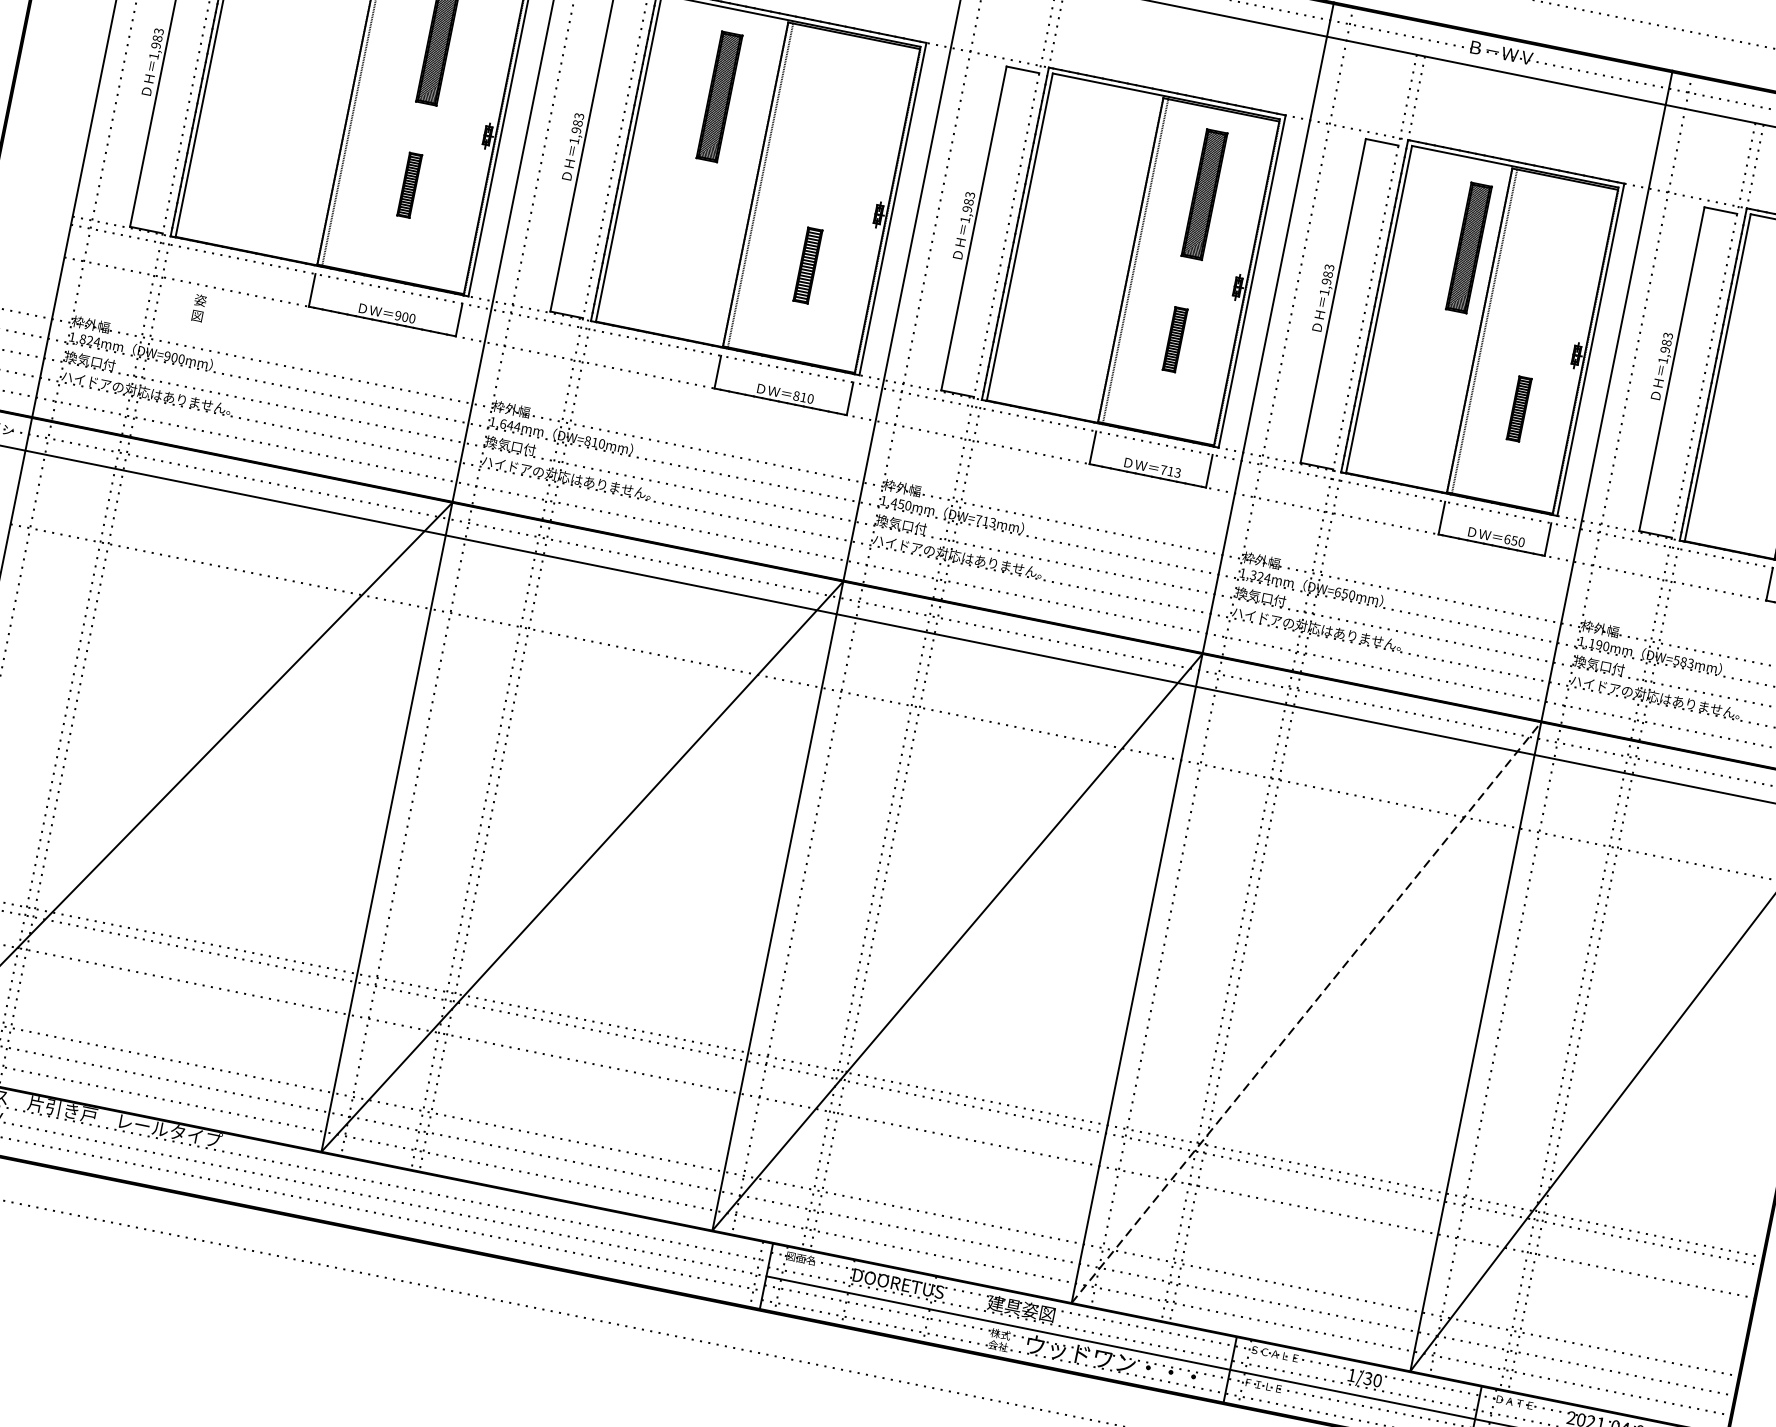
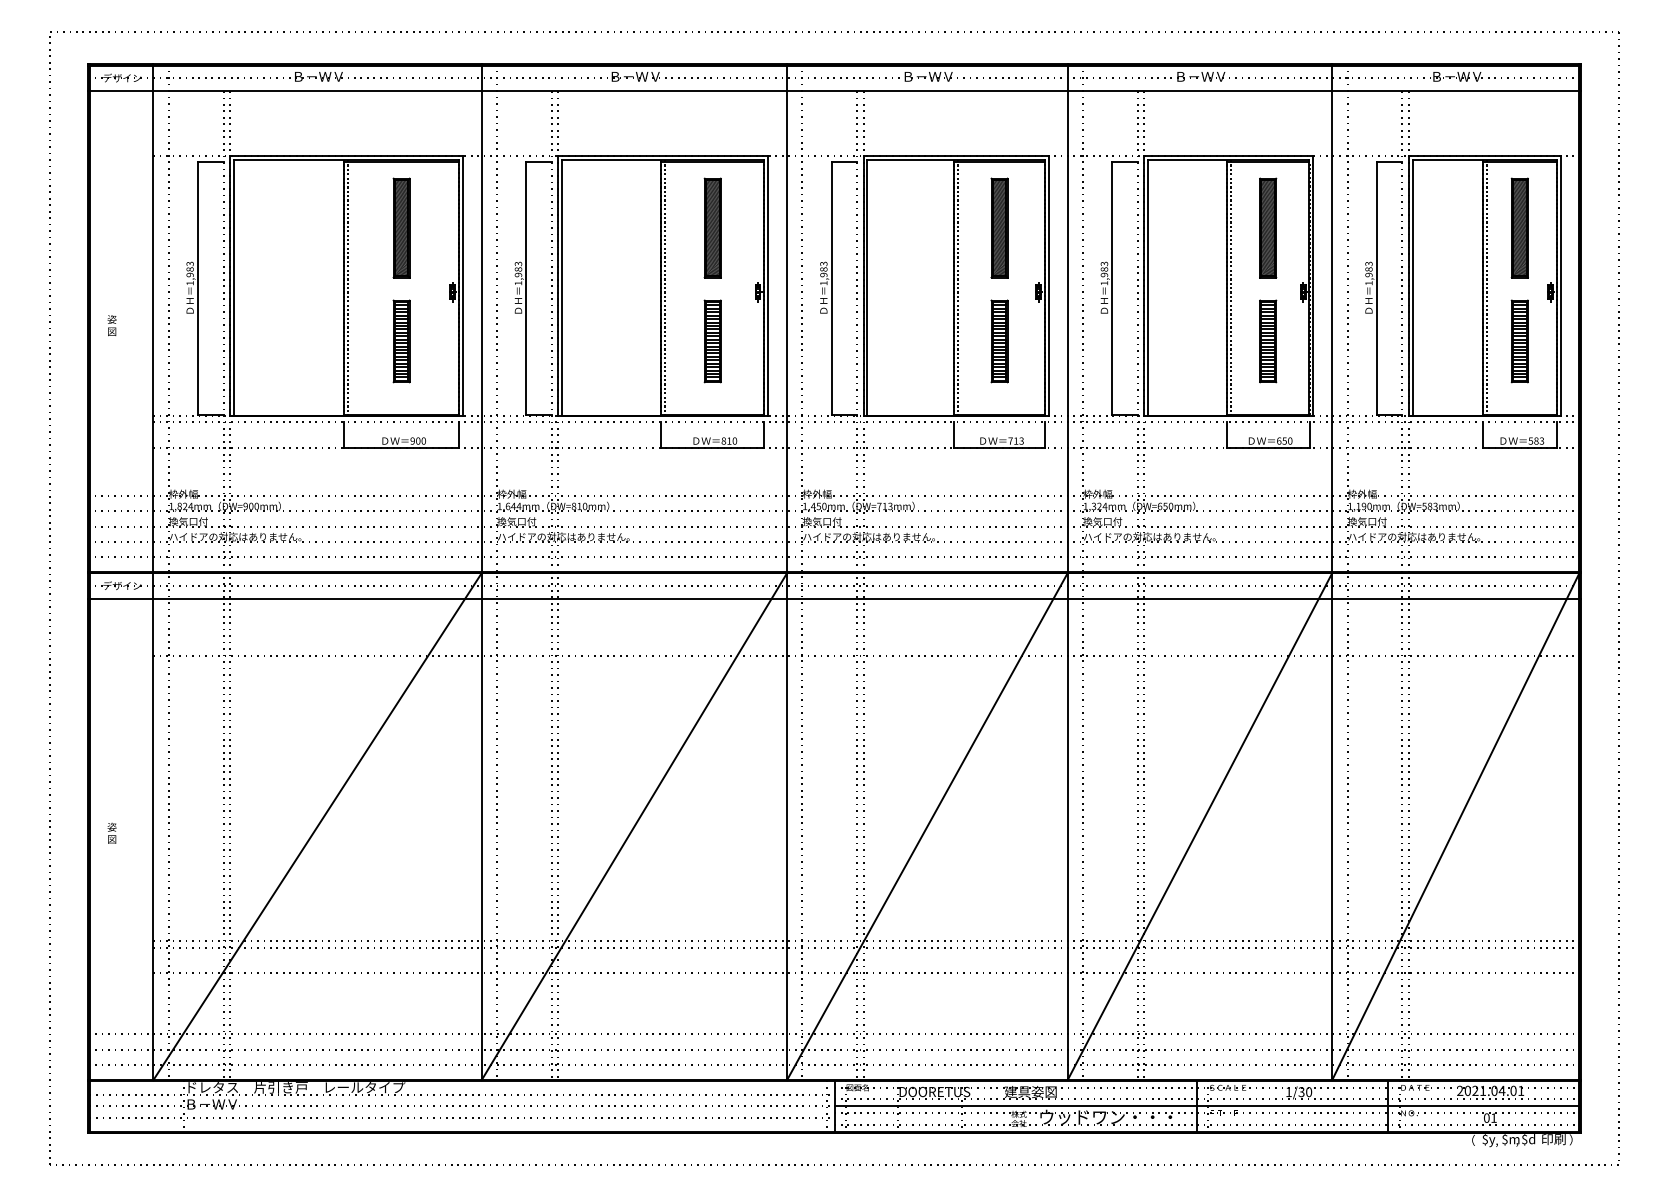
part: (719, 95) -> (712, 227), moved
part: (409, 185) -> (401, 341), size x1.67
part: (1469, 247) -> (1268, 227), moved
part: (807, 265) -> (712, 341), size x1.43
text: (198, 307) -> (111, 325), moved
part: (1175, 339) -> (999, 341), size x1.67
part: (1519, 409) -> (1268, 341), size x1.67
line: (1305, 1012) -> (1199, 826), dashed -> solid

